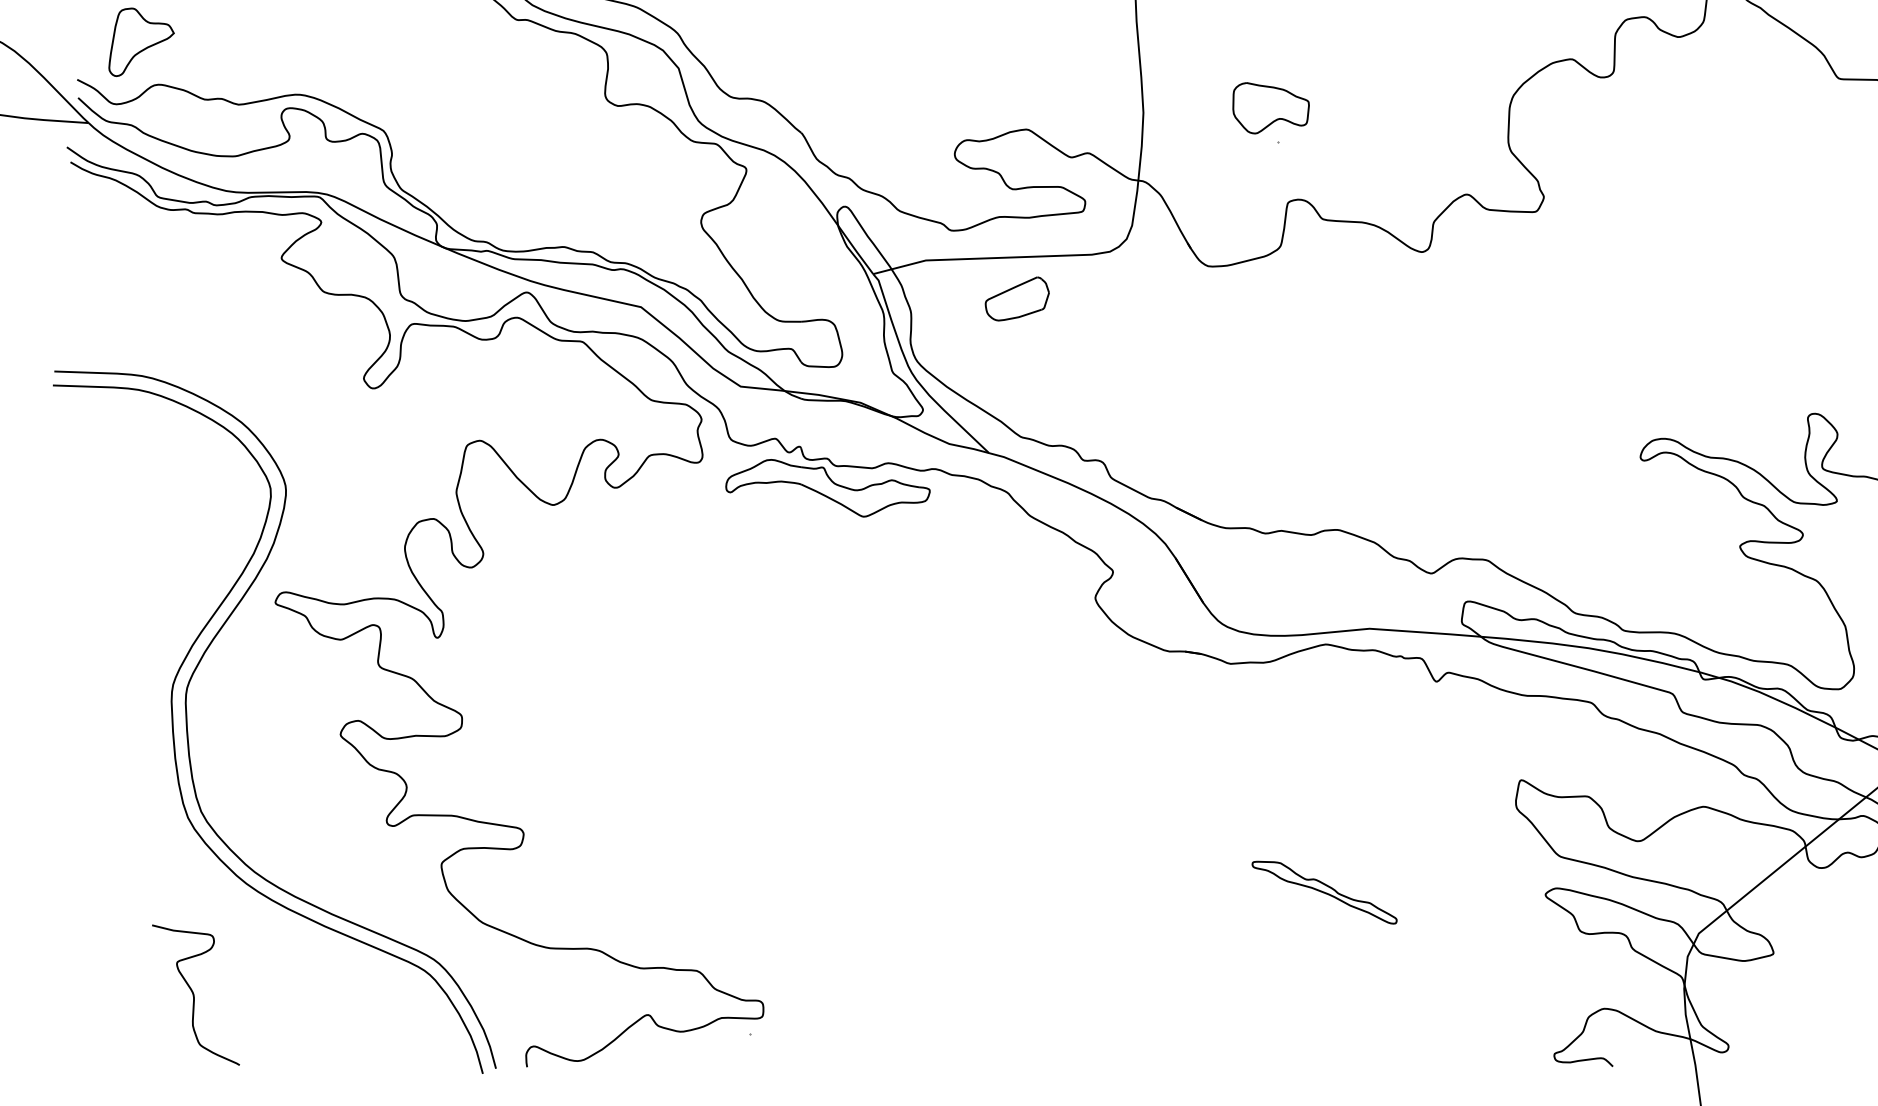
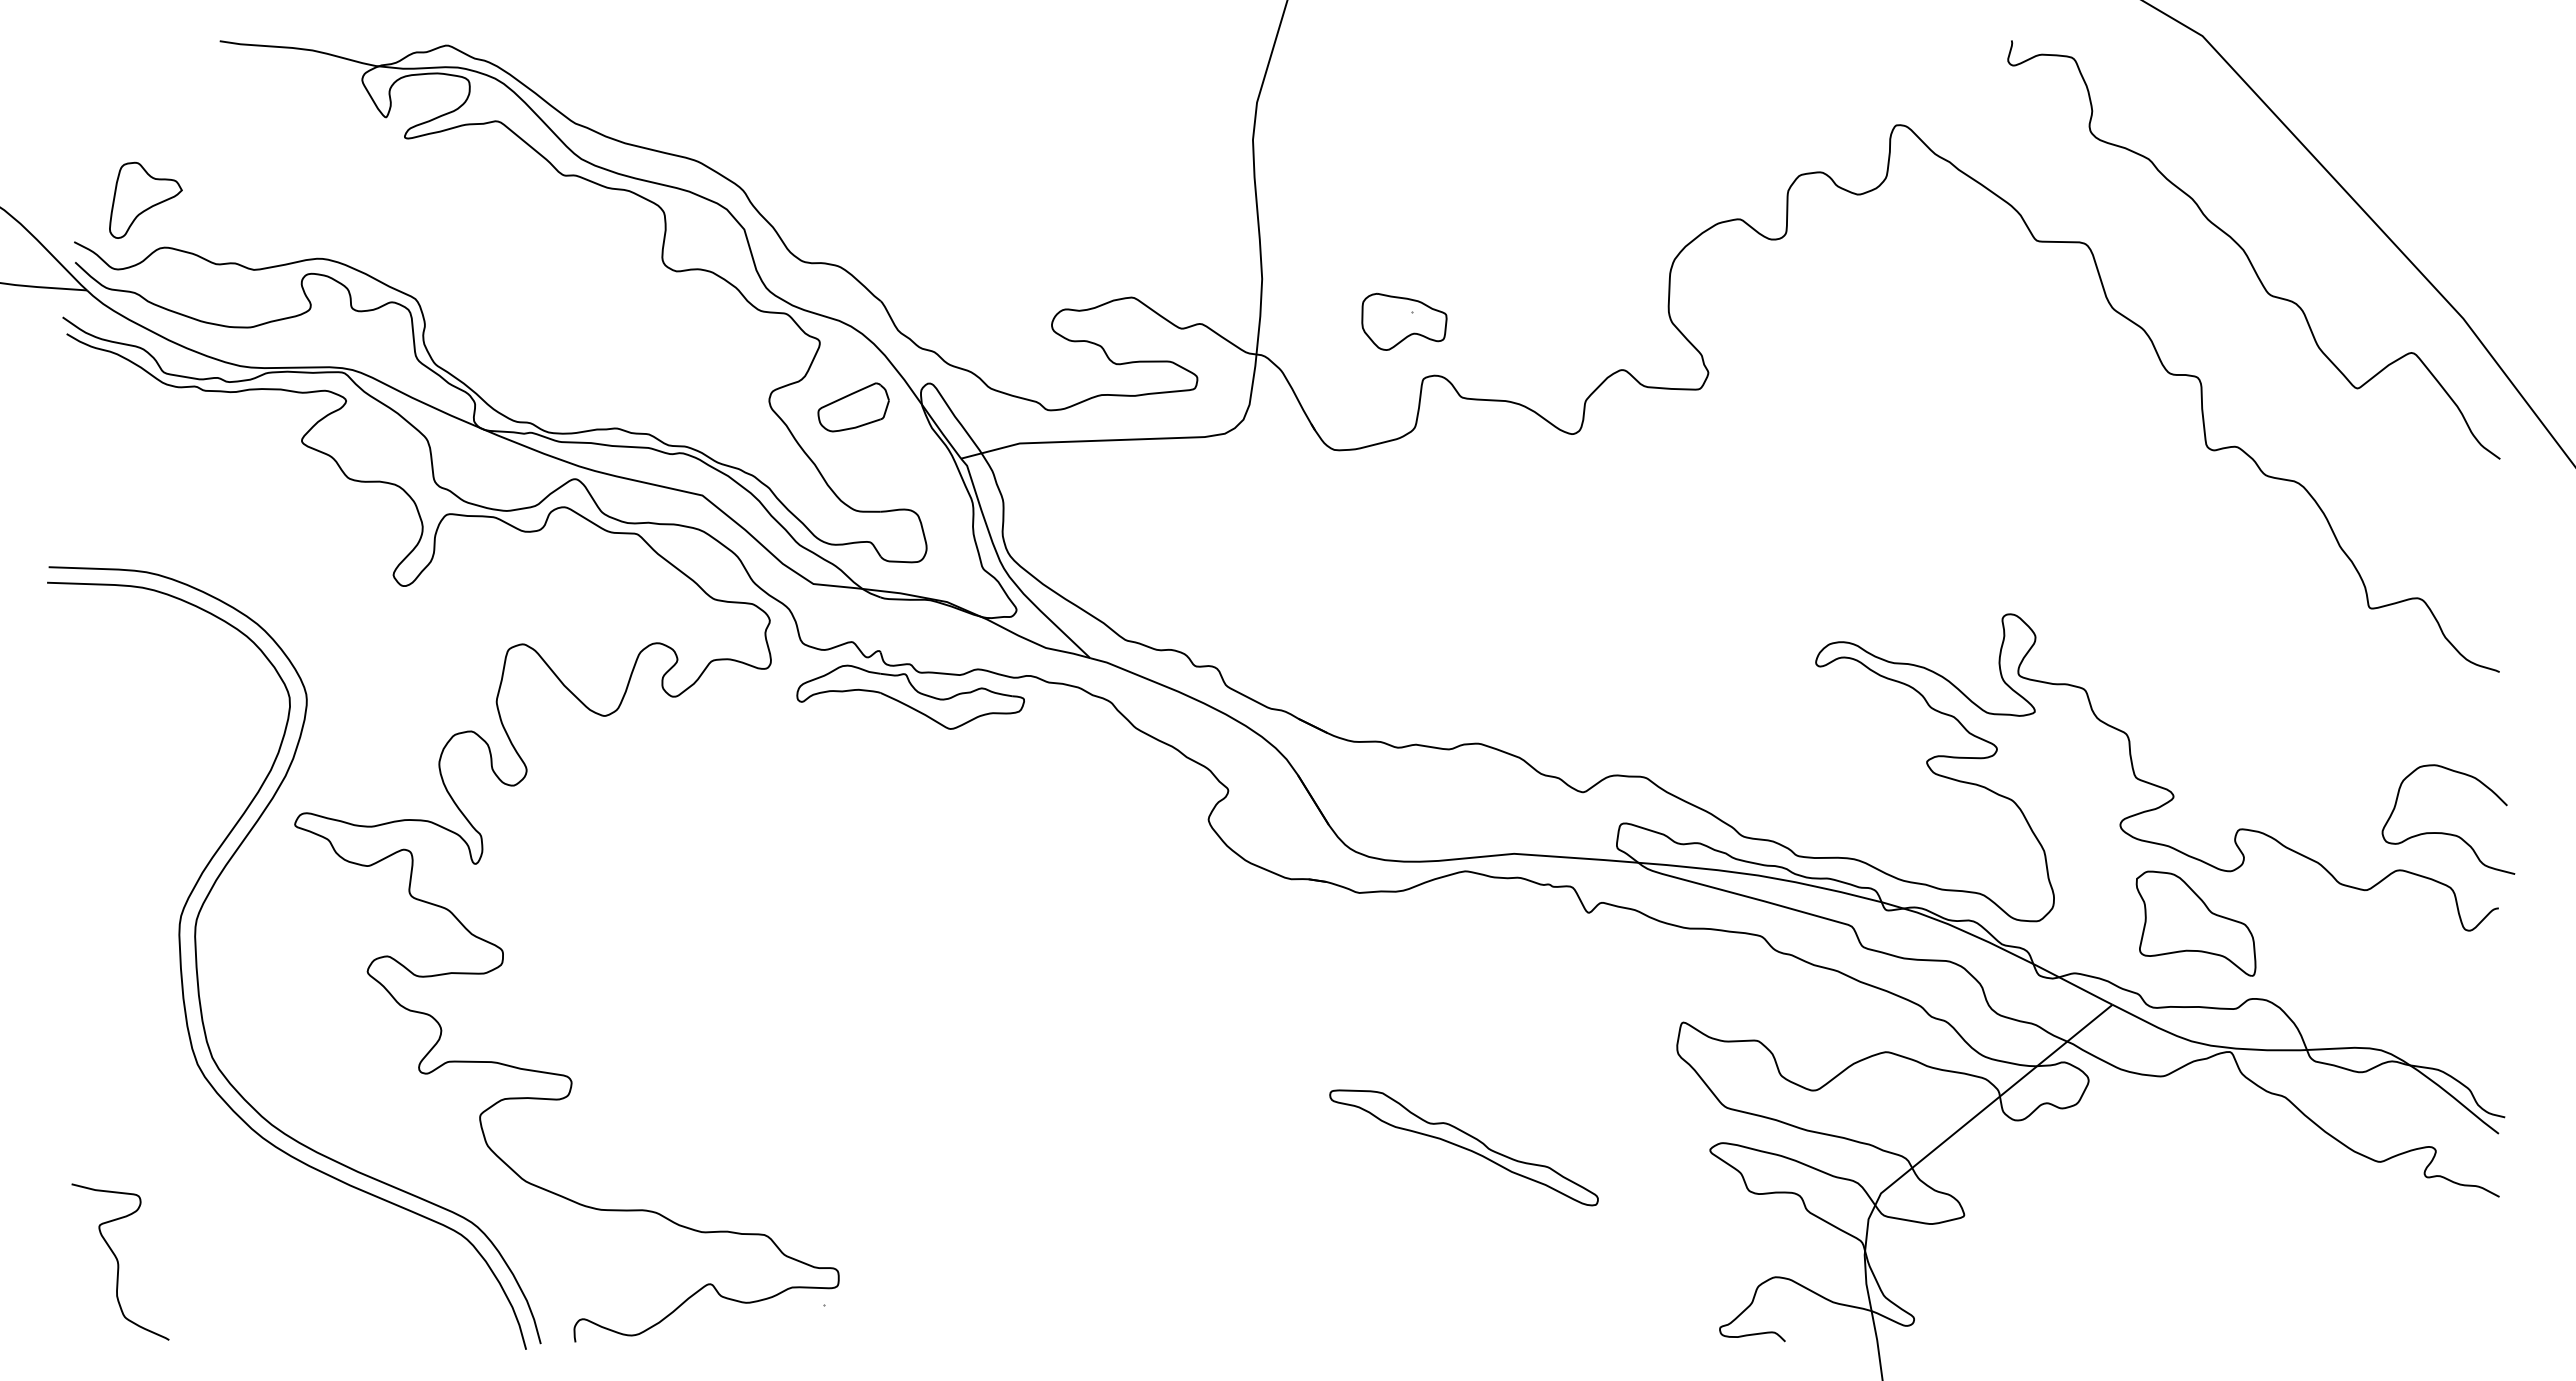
part: (1271, 107) -> (1404, 321), moved
part: (1017, 299) -> (853, 407), moved
part: (1324, 892) -> (1463, 1147), size x1.67
curve: (194, 994) -> (118, 1261), moved

